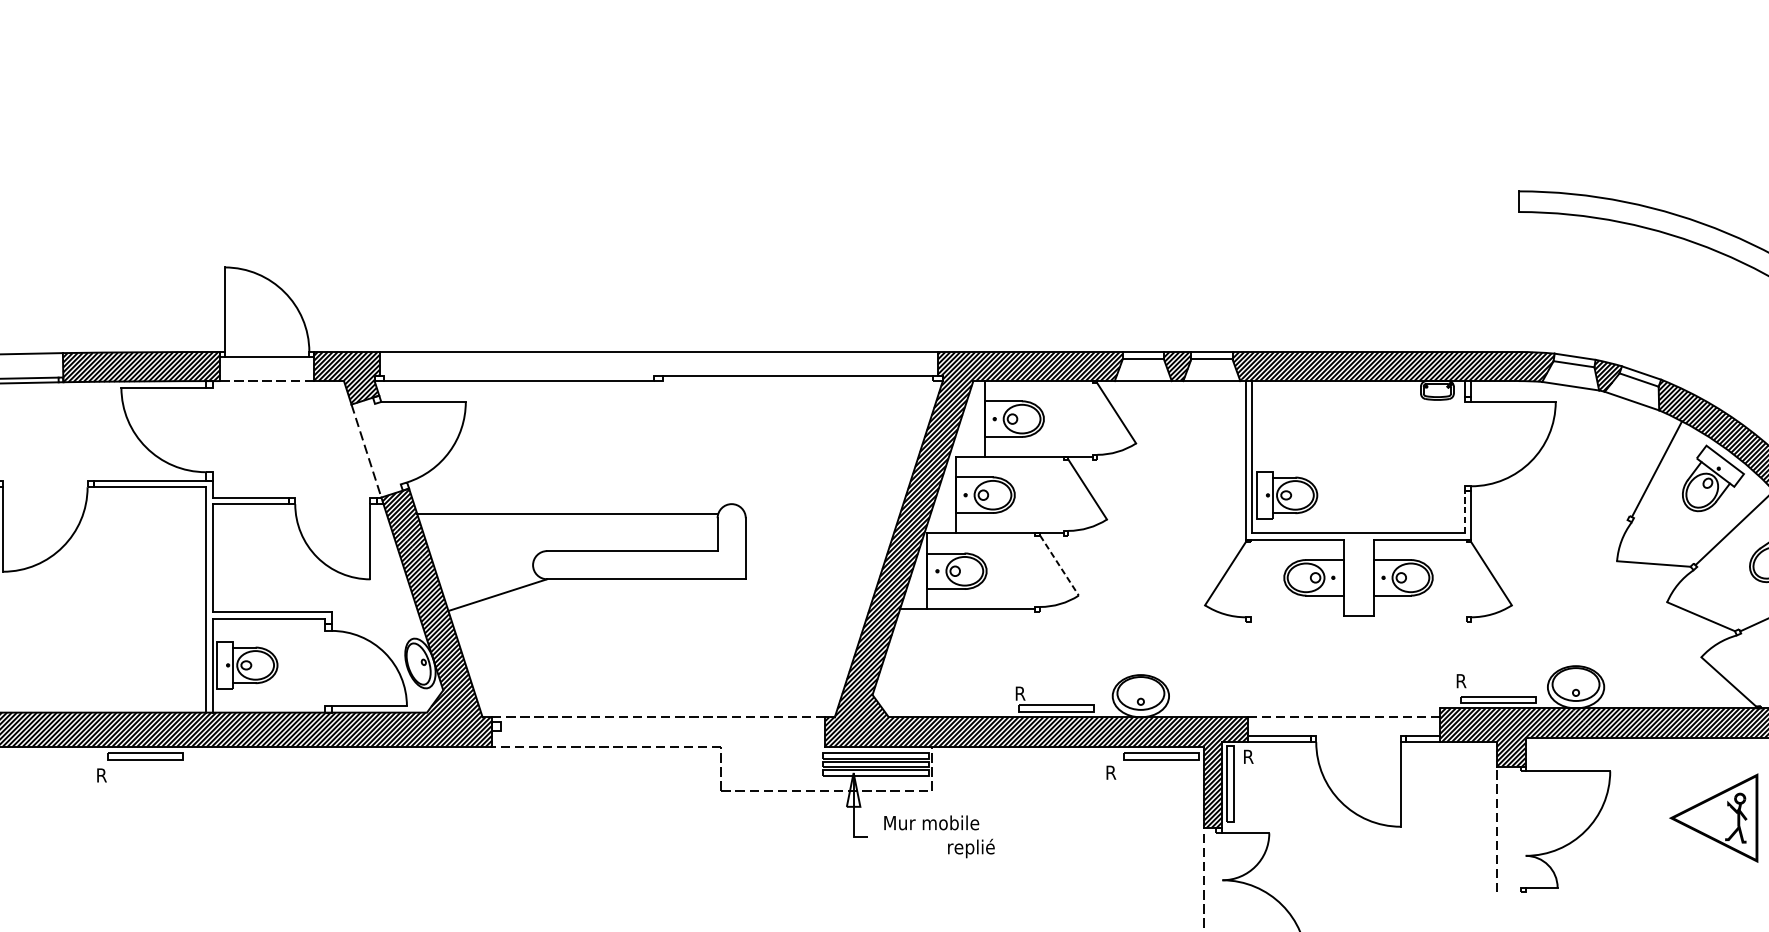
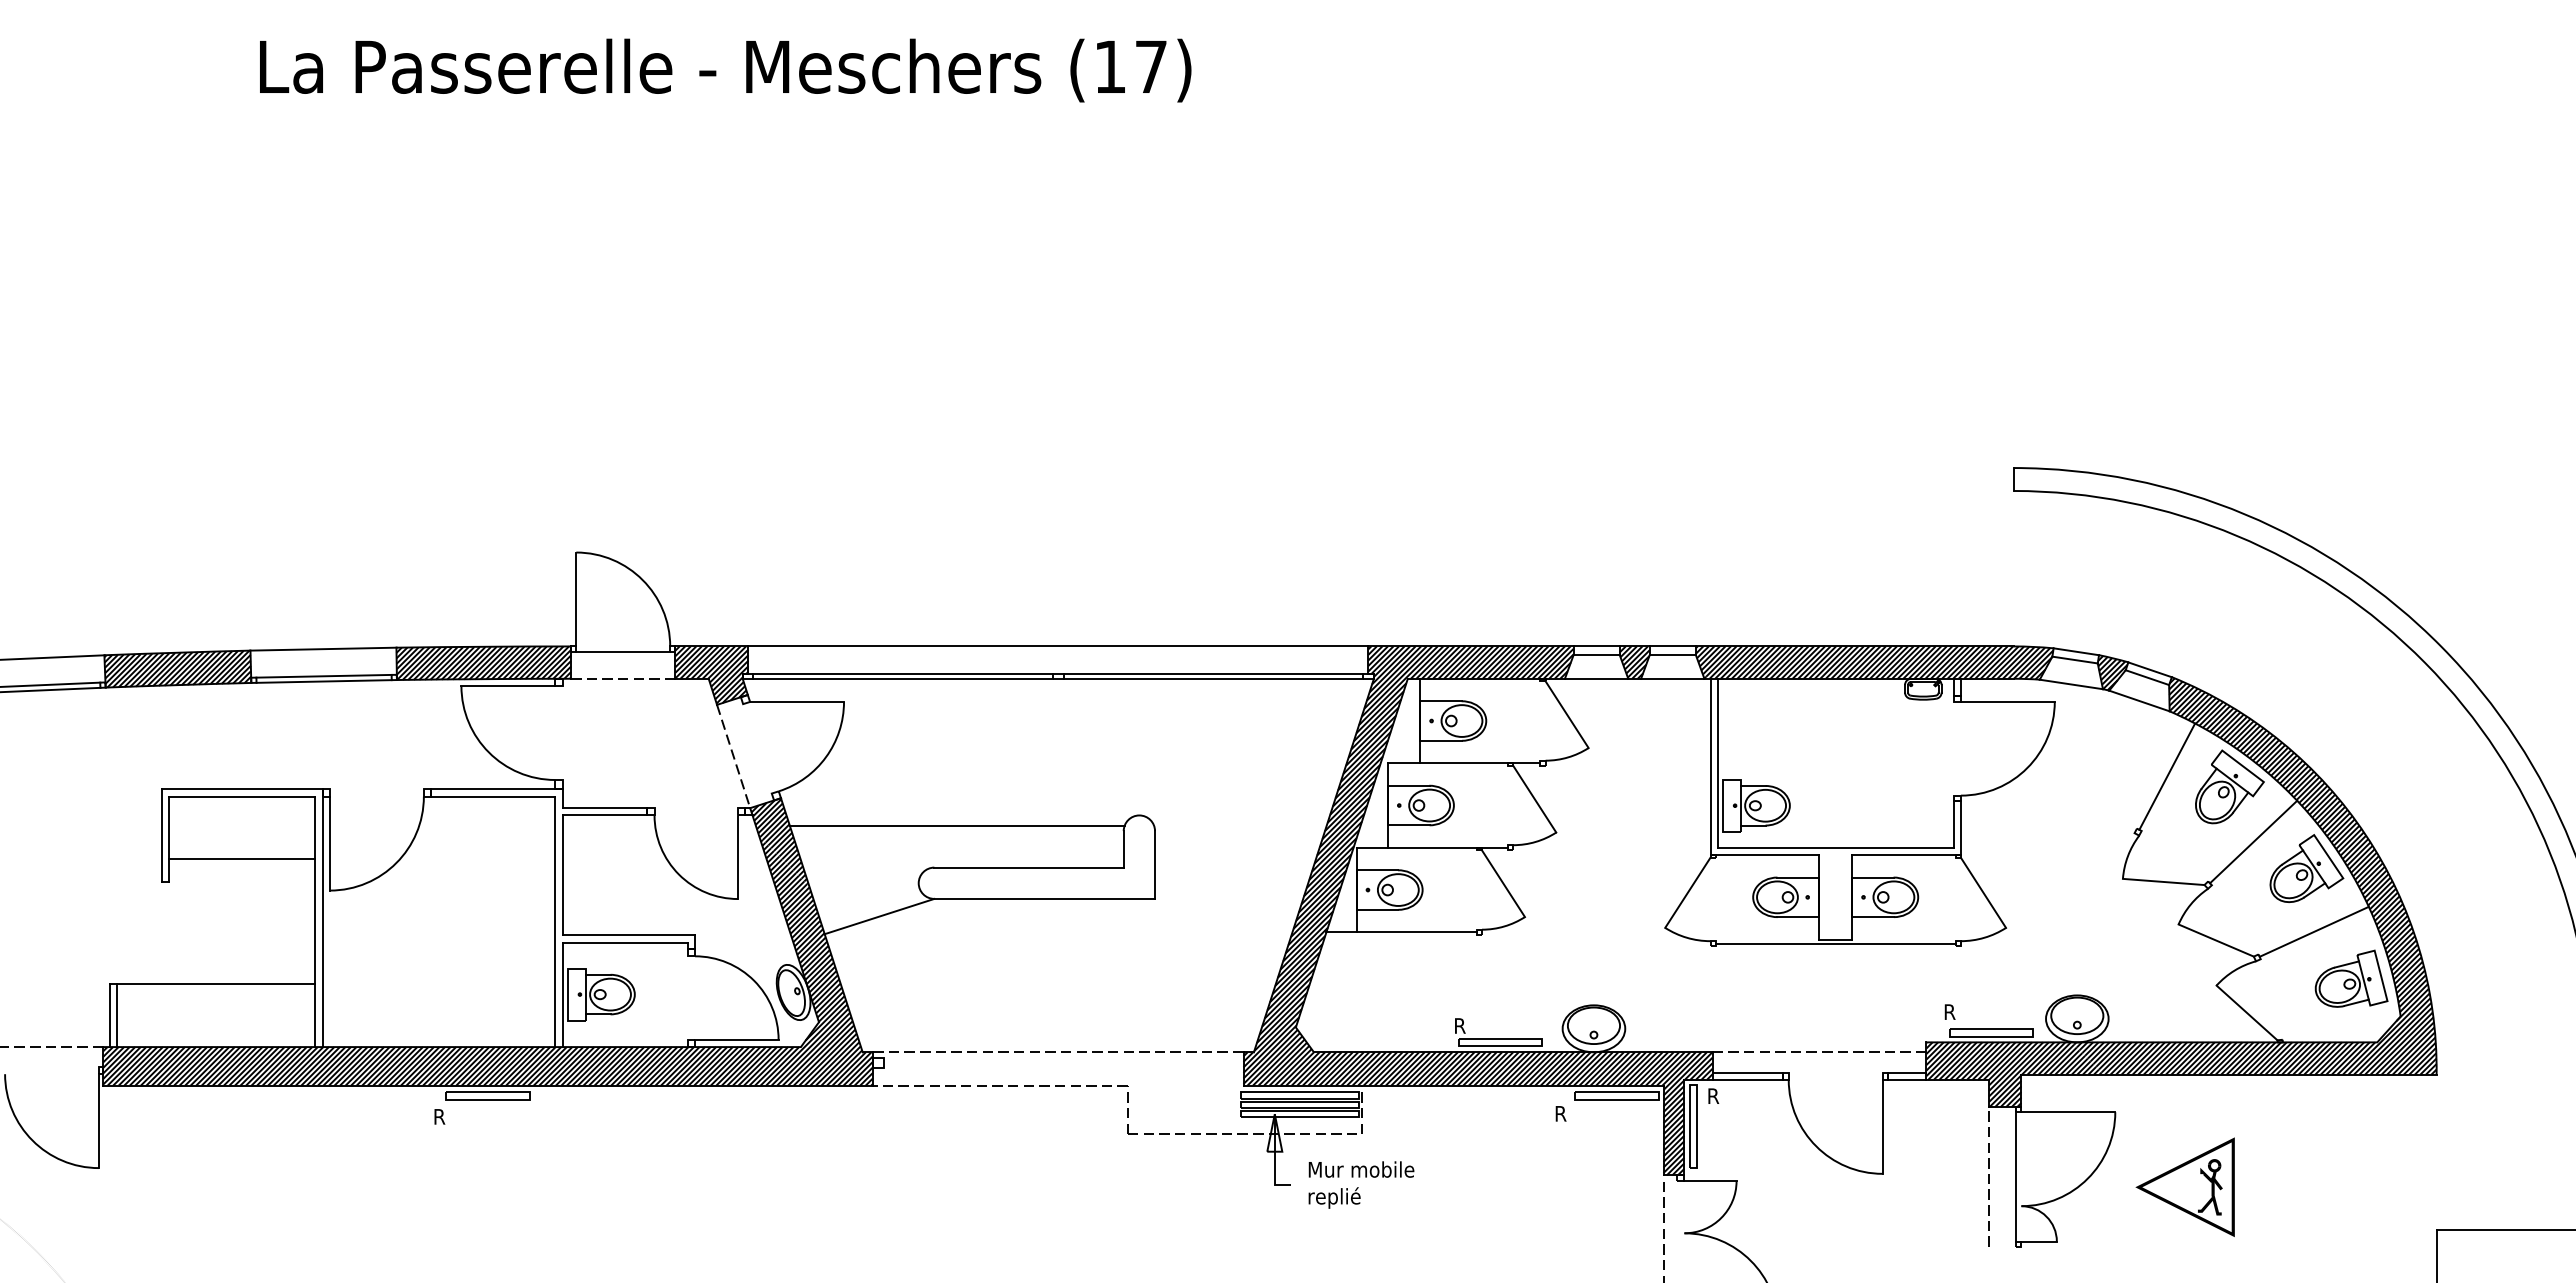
line: (519, 376) -> (903, 673), added
line: (798, 380) -> (1213, 678), added
line: (1464, 512) -> (1953, 824), dashed -> solid
line: (1059, 565) -> (1503, 883), dashed -> solid
line: (1358, 619) -> (1835, 943), added
part: (1713, 817) -> (2184, 1186), moved
line: (1521, 829) -> (2016, 1176), added
text: (971, 848) -> (1334, 1197), moved

